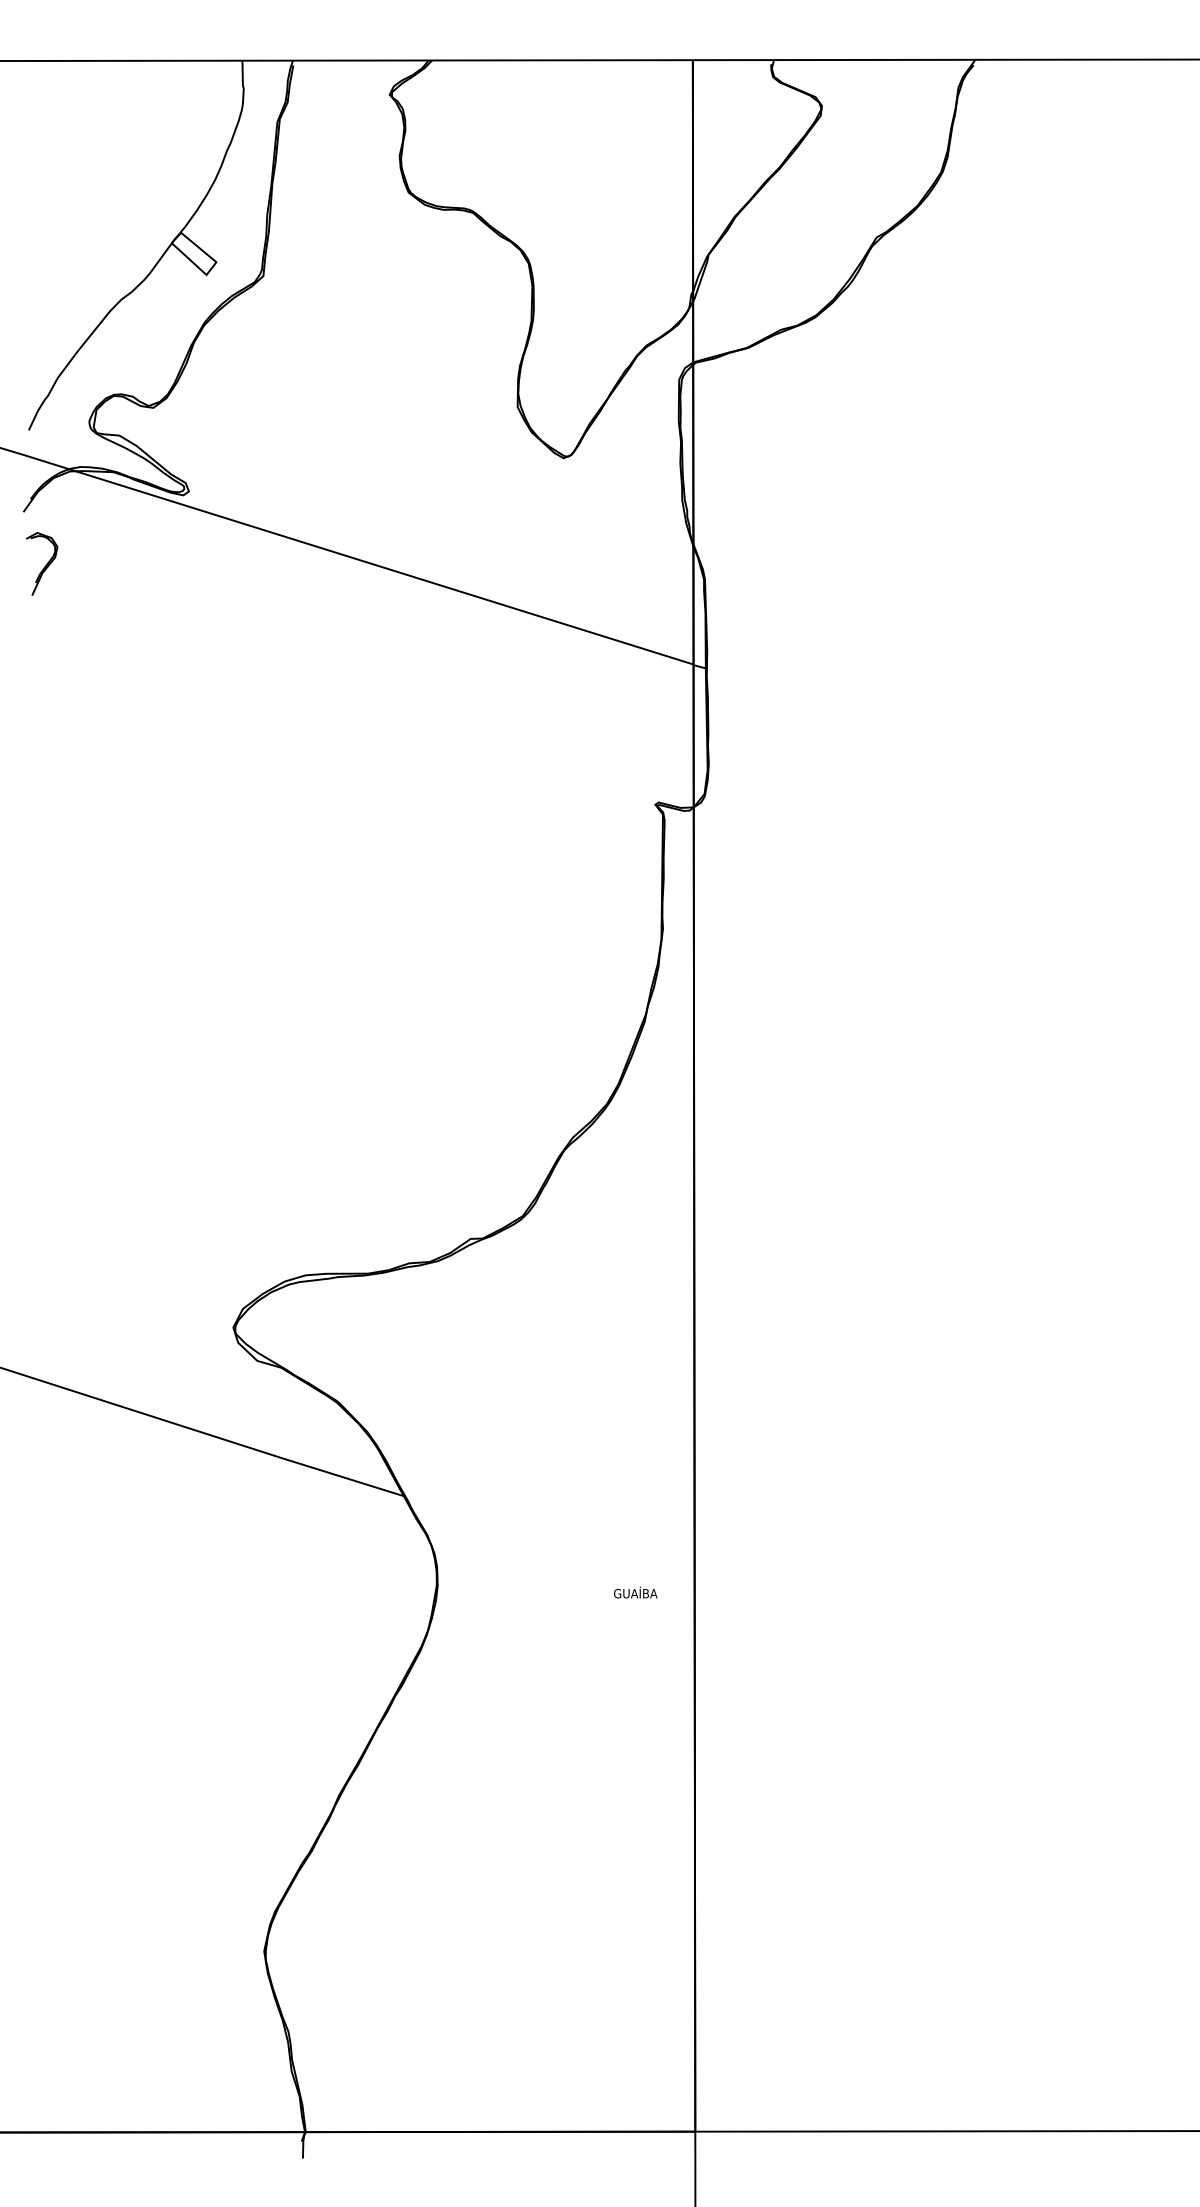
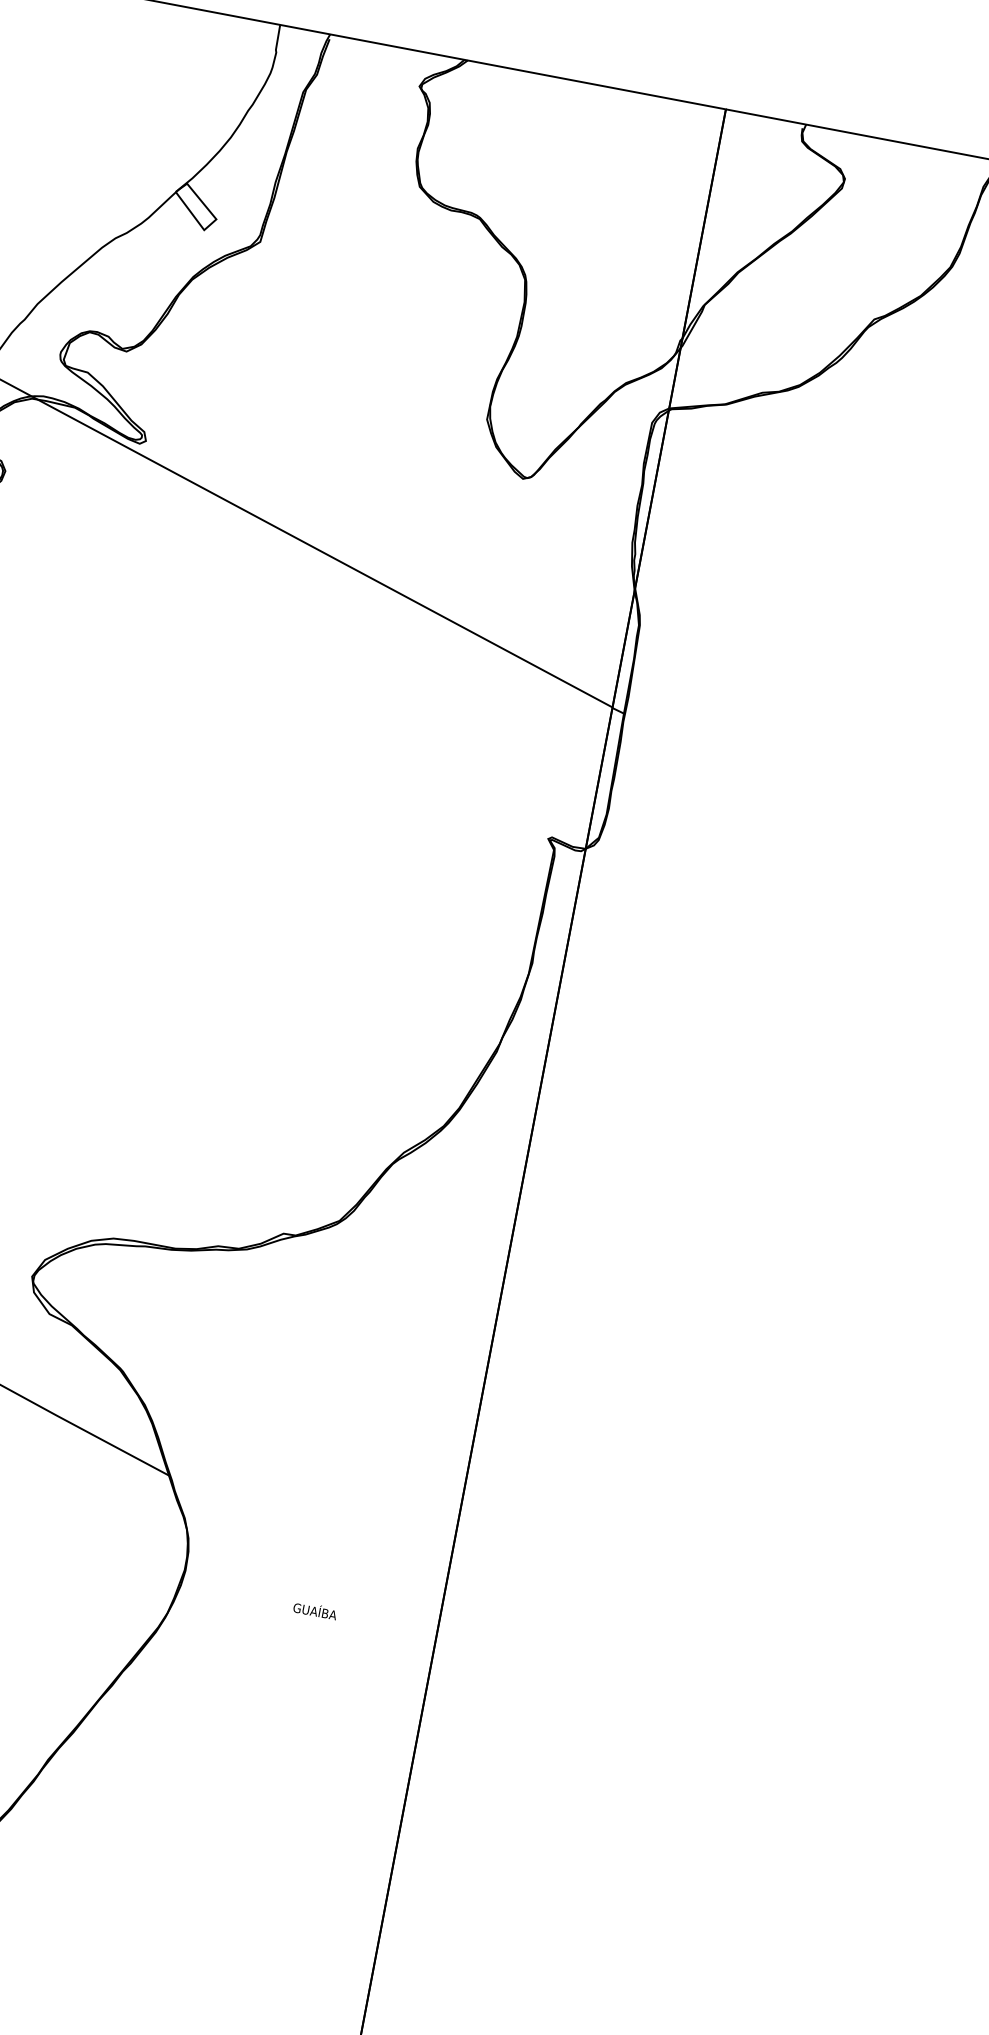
text: (635, 1592) -> (315, 1610), moved

